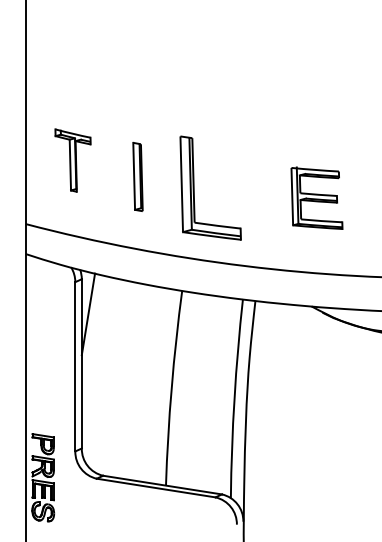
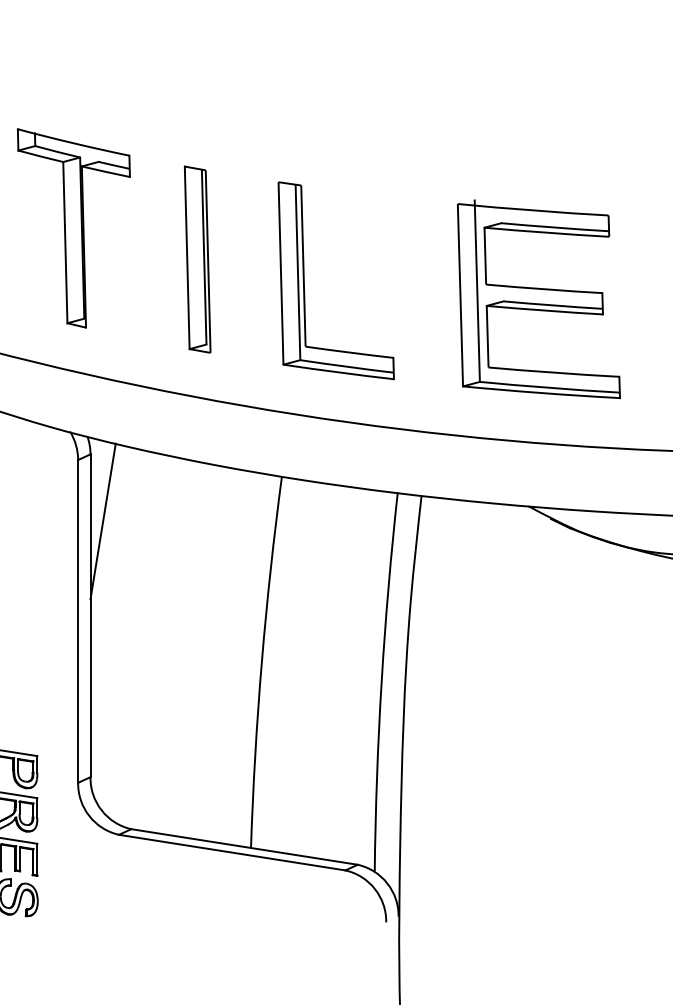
part: (72, 160) -> (72, 228), size x1.67
part: (137, 176) -> (196, 258), size x1.43
part: (316, 197) -> (537, 298), size x1.67

